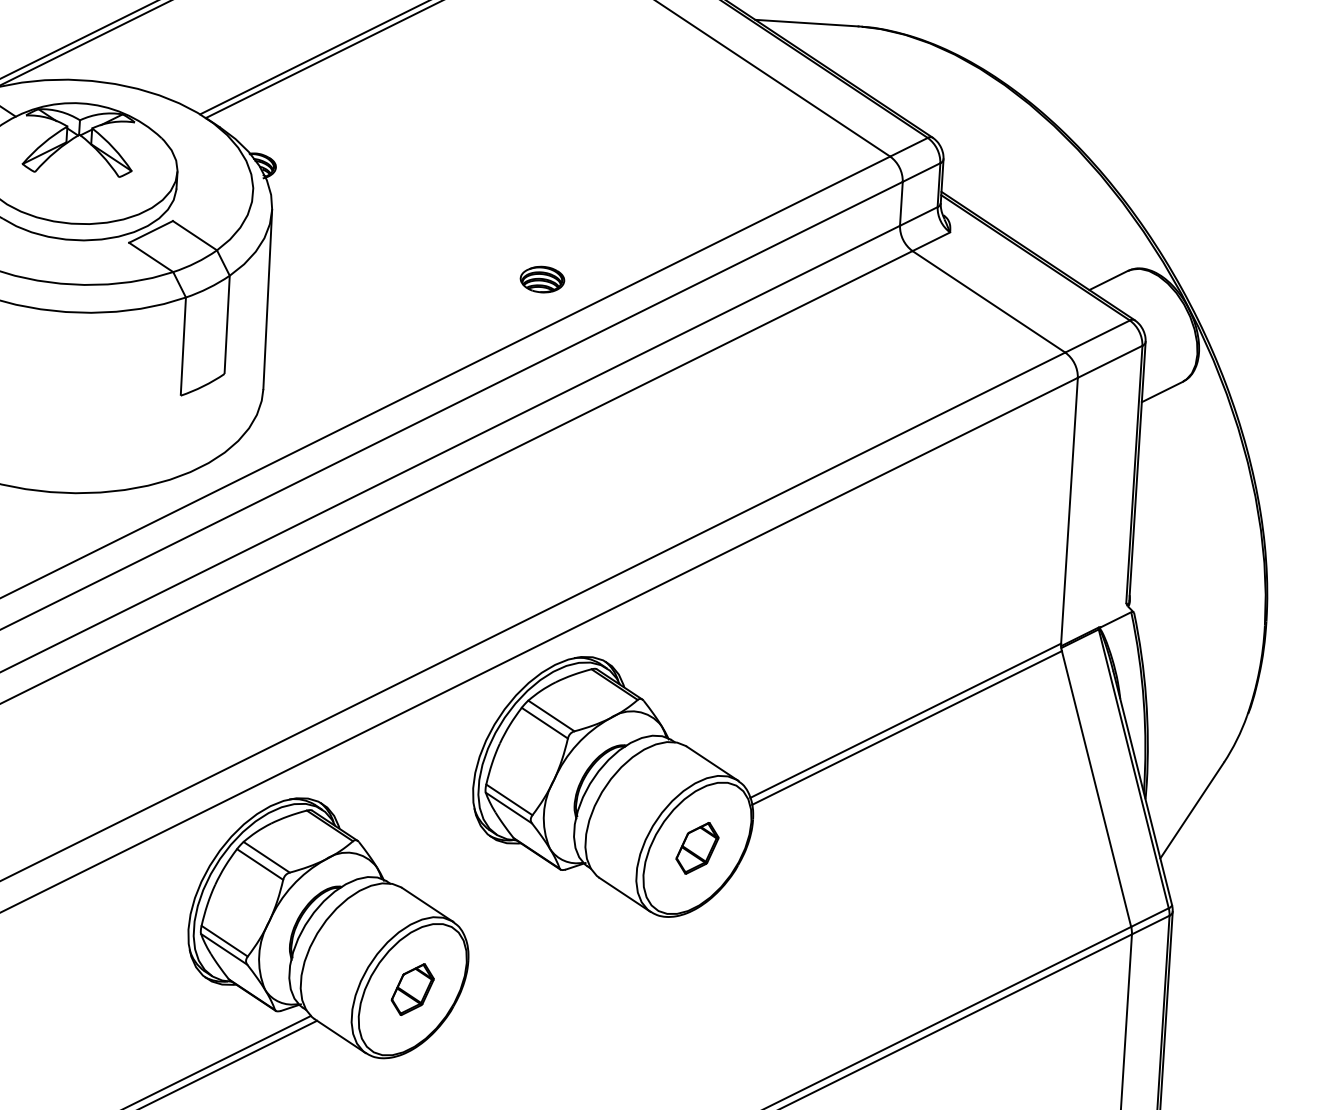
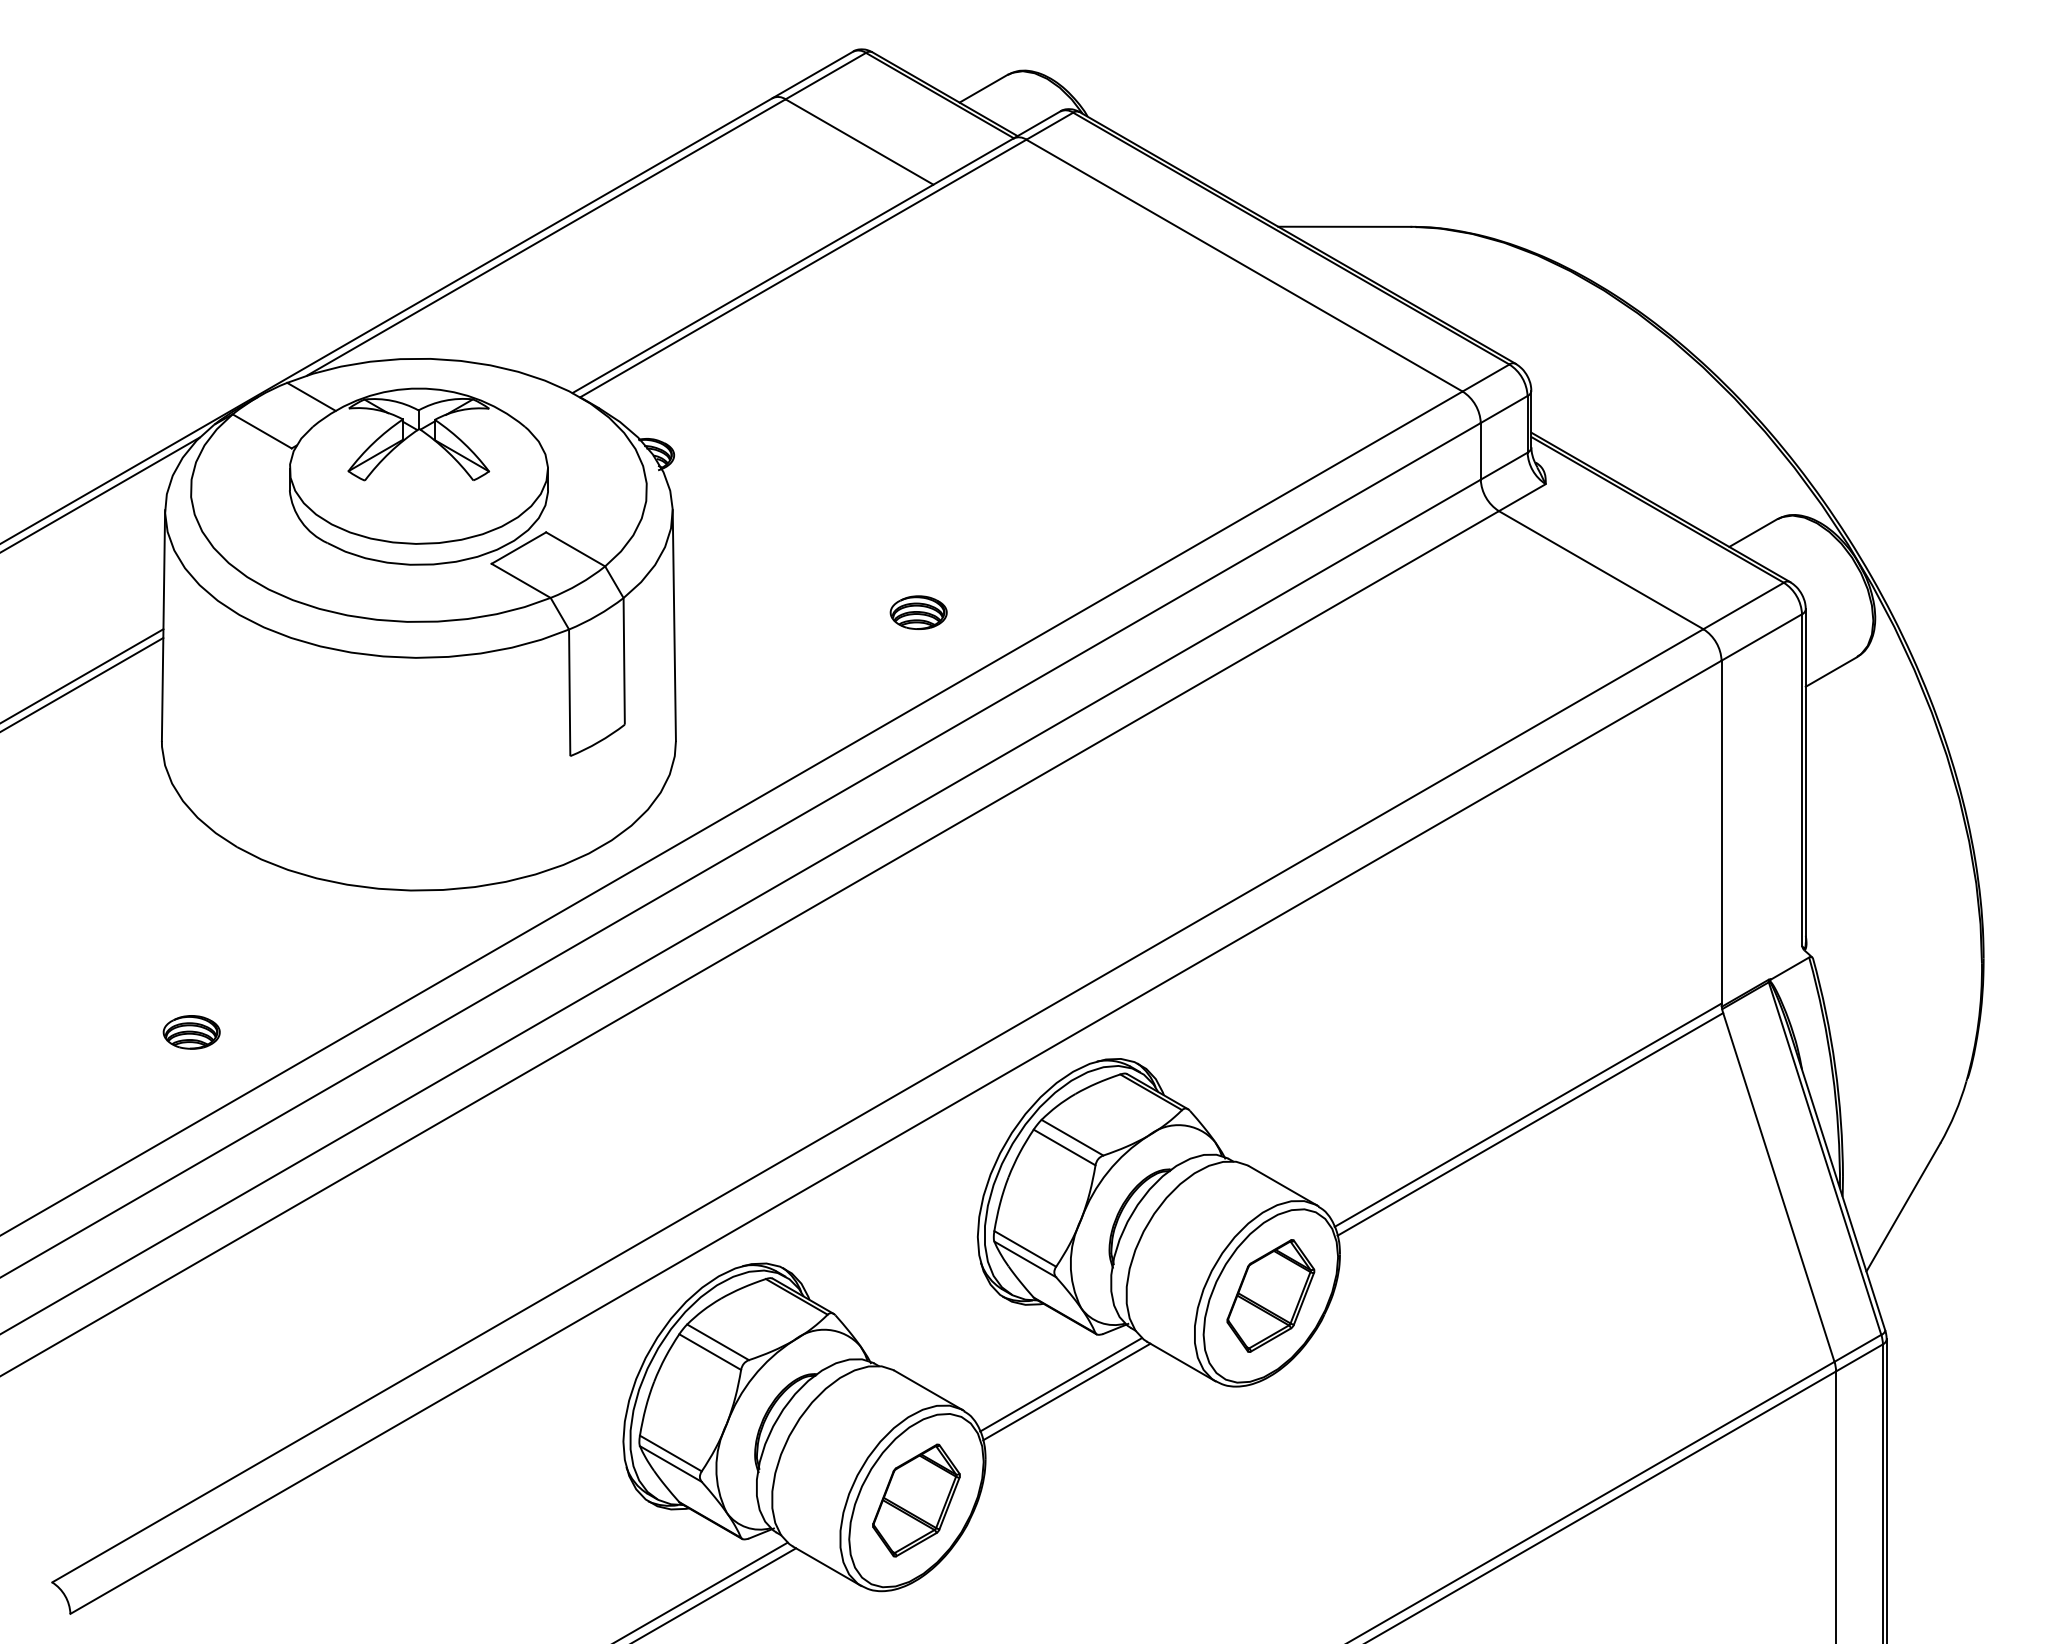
part: (542, 279) -> (918, 612), moved
part: (697, 847) -> (1270, 1295), size x1.67
line: (530, 906) -> (1061, 1384), added
line: (534, 912) -> (1066, 1391), added
part: (412, 989) -> (916, 1500), size x1.67

